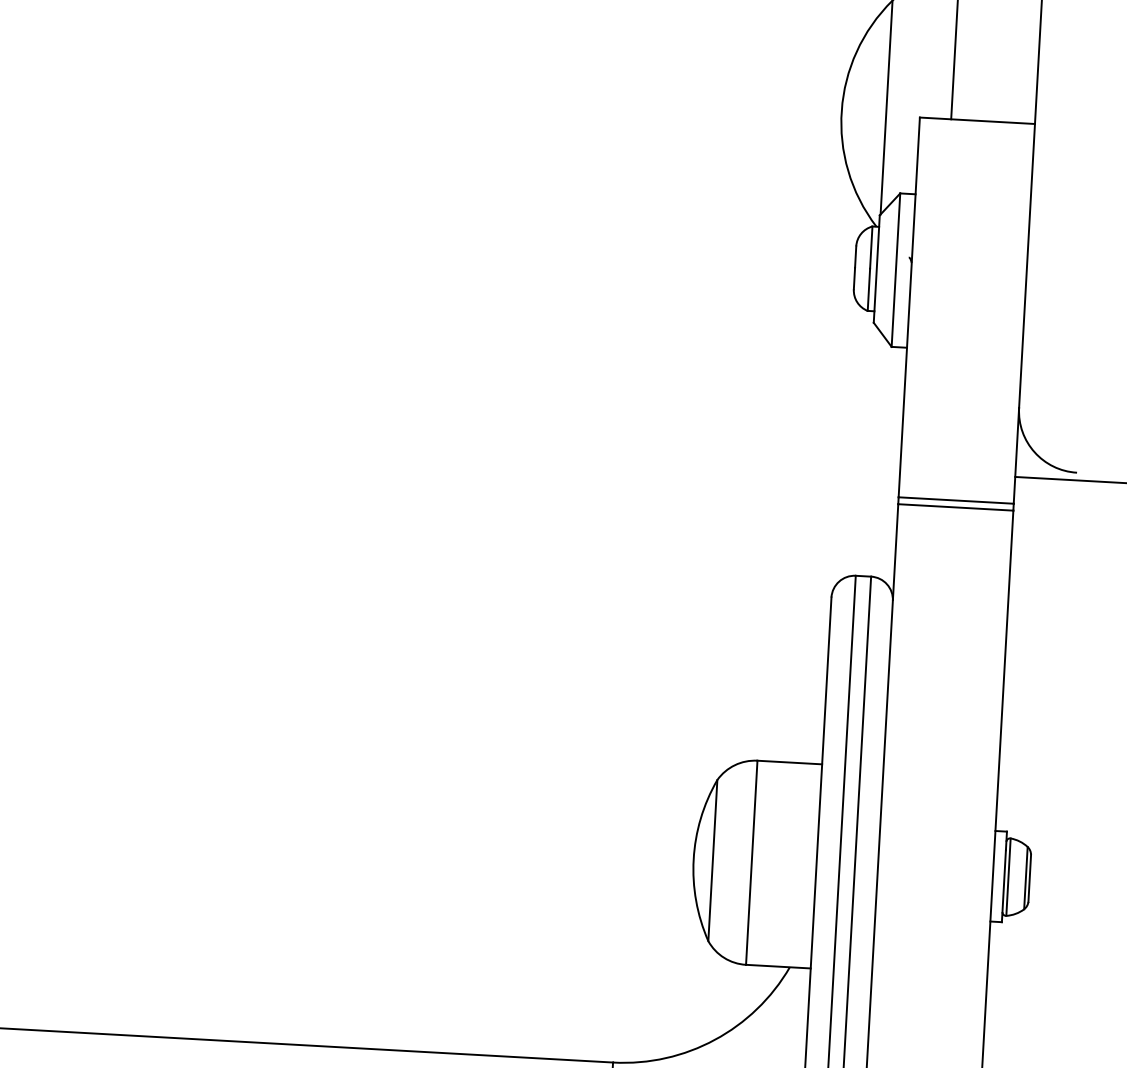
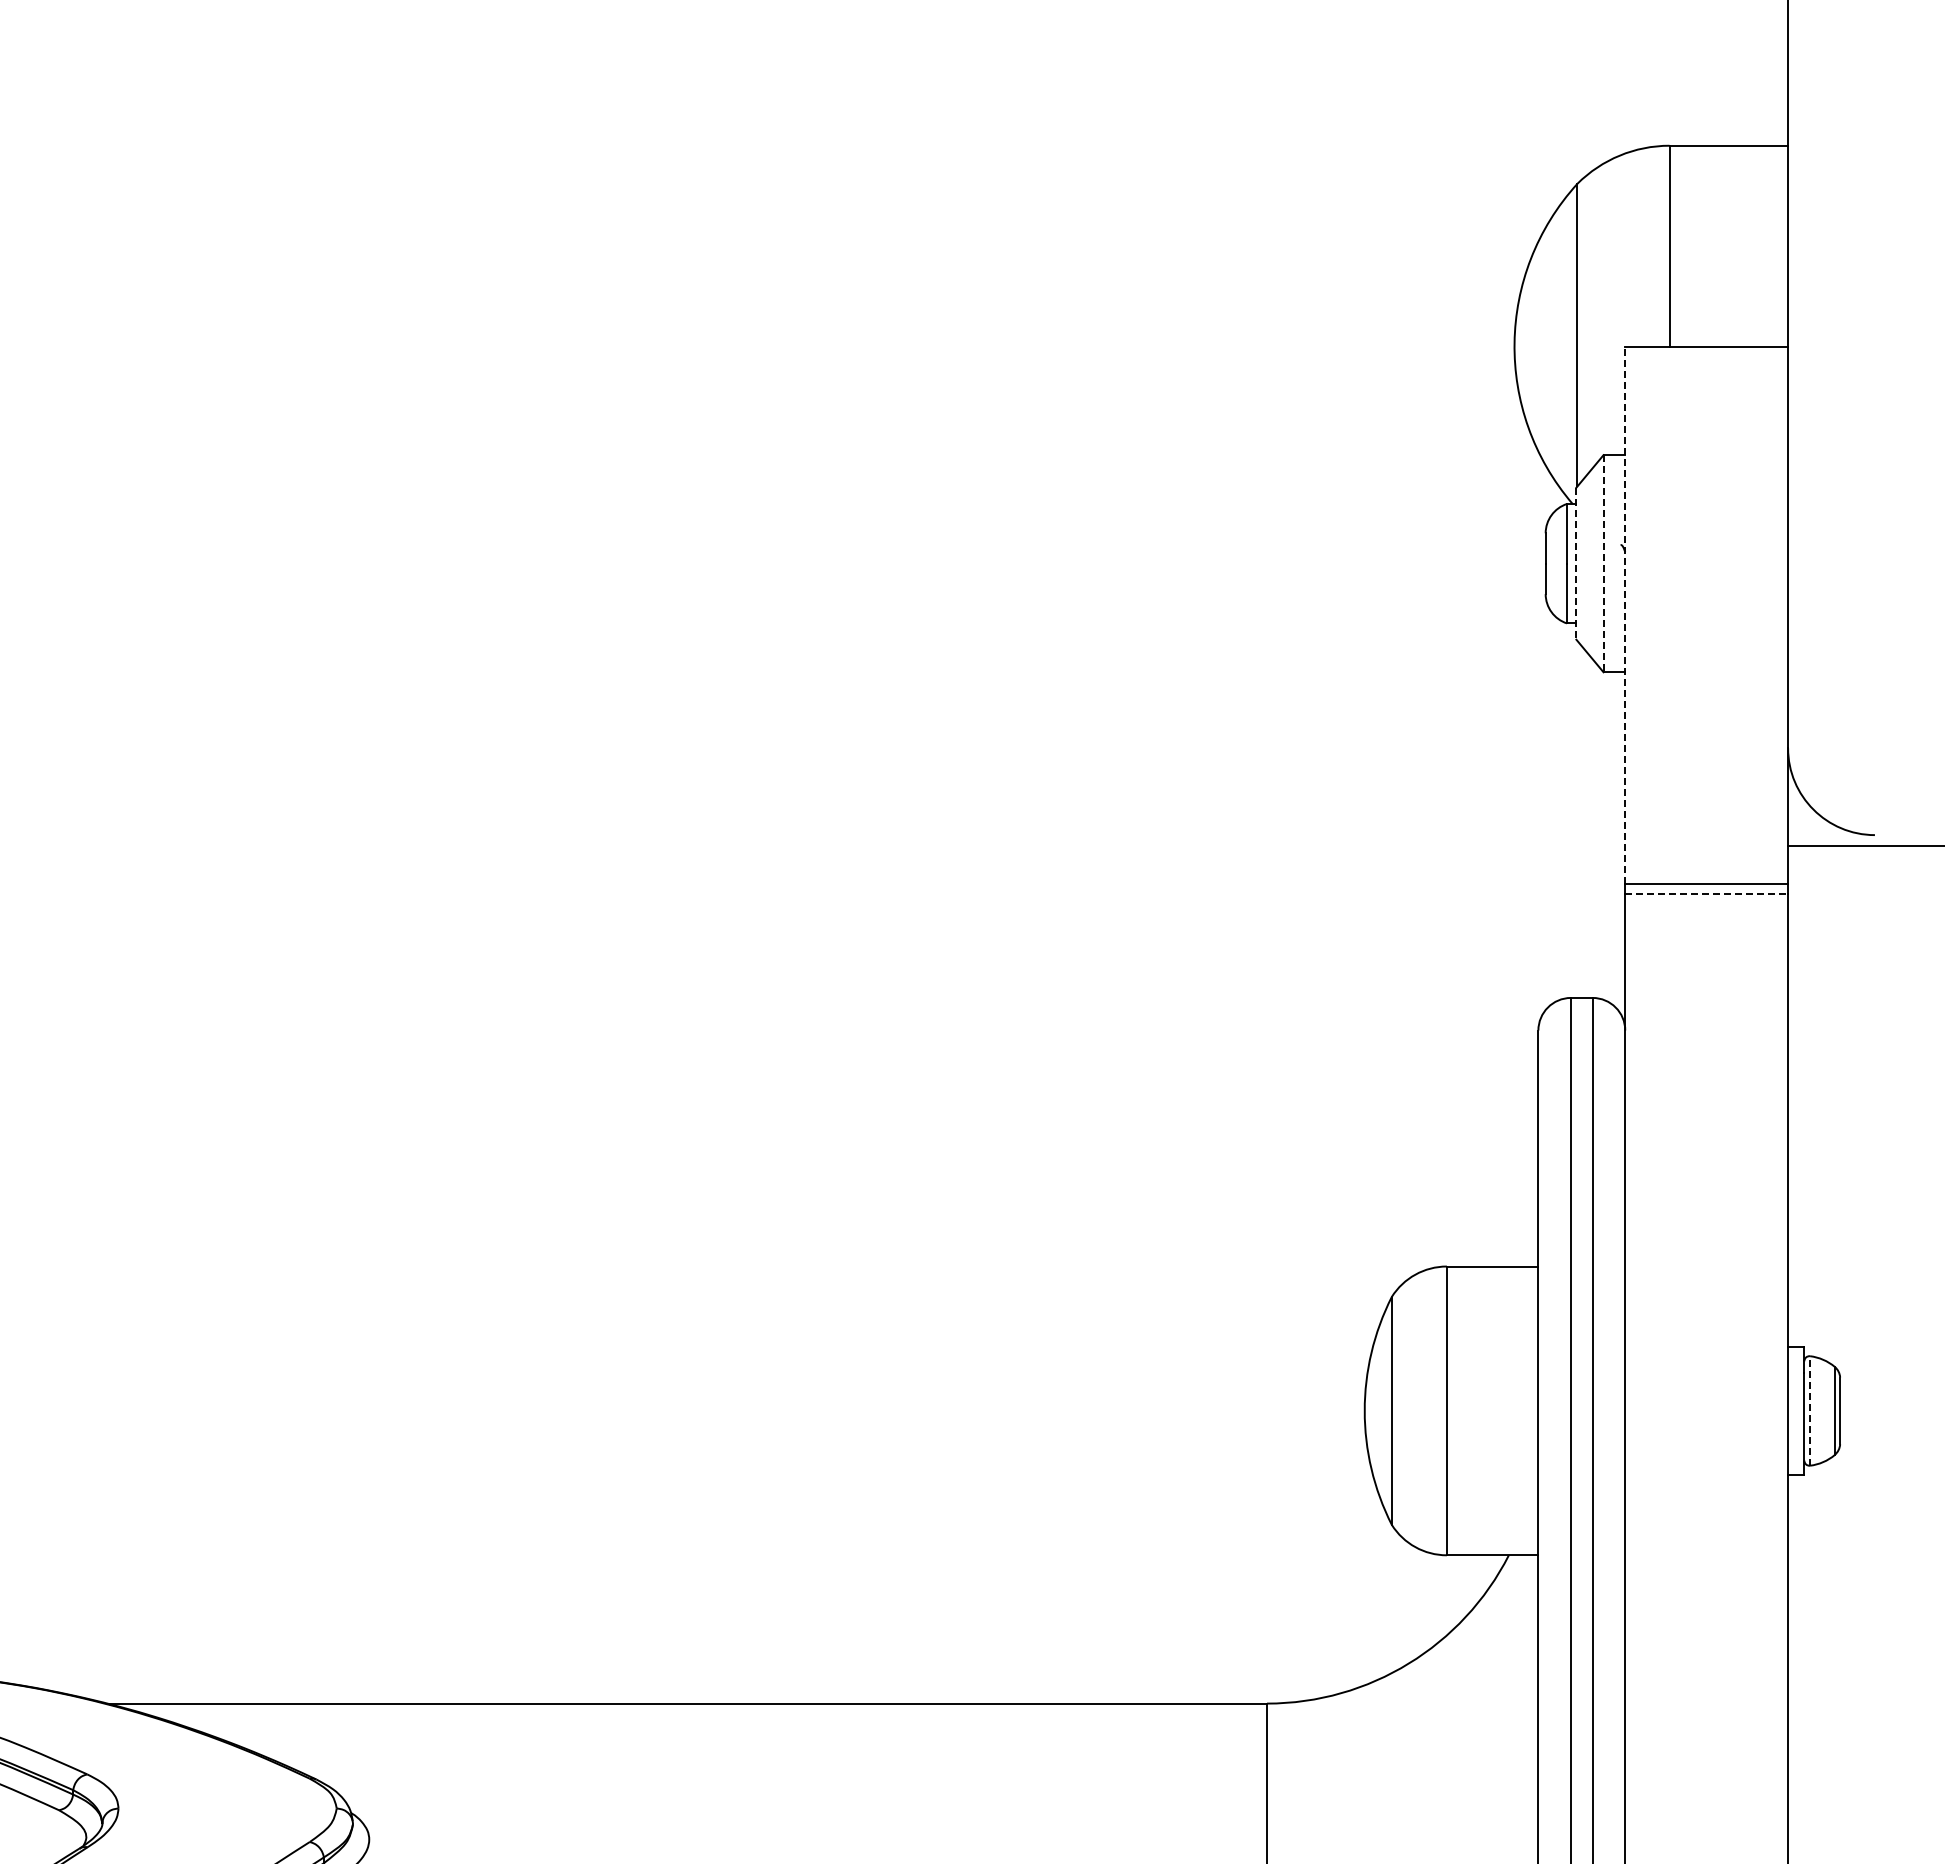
line: (876, 268) -> (1576, 563), solid -> dashed
line: (895, 270) -> (1603, 563), solid -> dashed
line: (909, 307) -> (1625, 615), solid -> dashed
line: (956, 507) -> (1707, 893), solid -> dashed
line: (1008, 876) -> (1810, 1410), solid -> dashed

